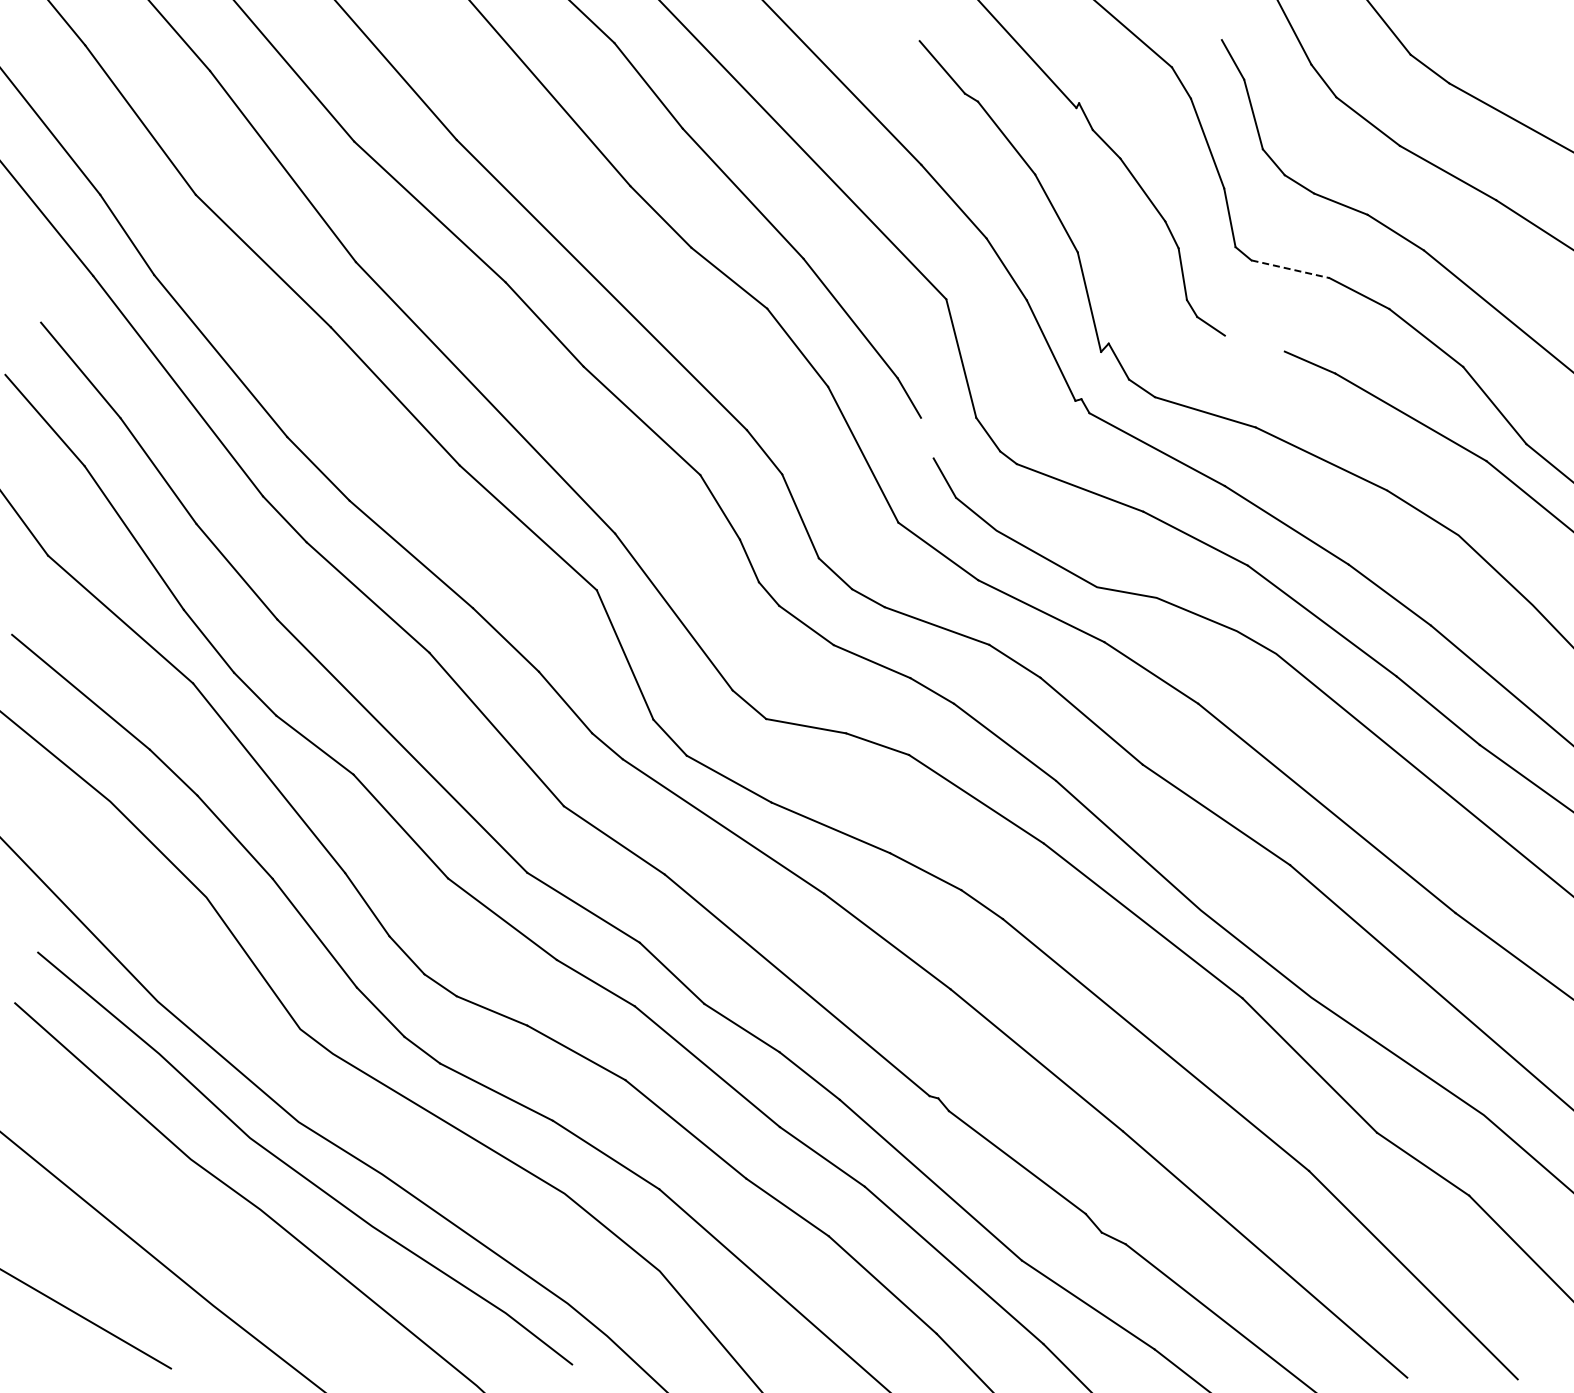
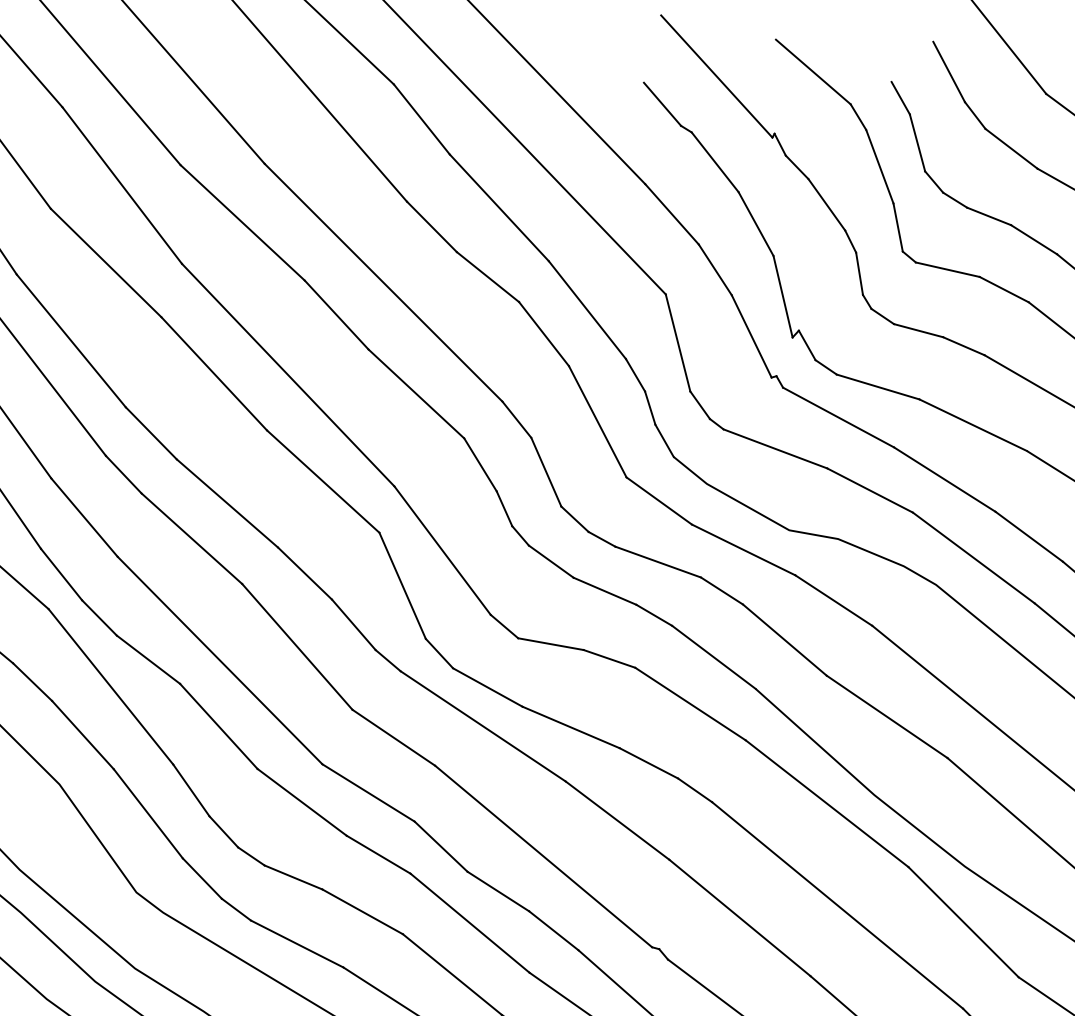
line: (1290, 269) -> (947, 269), dashed -> solid
line: (1254, 343) -> (918, 330), added
line: (927, 437) -> (650, 407), added

